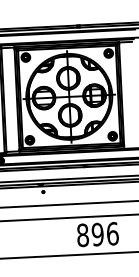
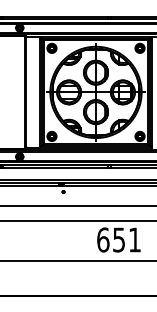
text: (98, 234) -> (119, 239), 896 -> 651

